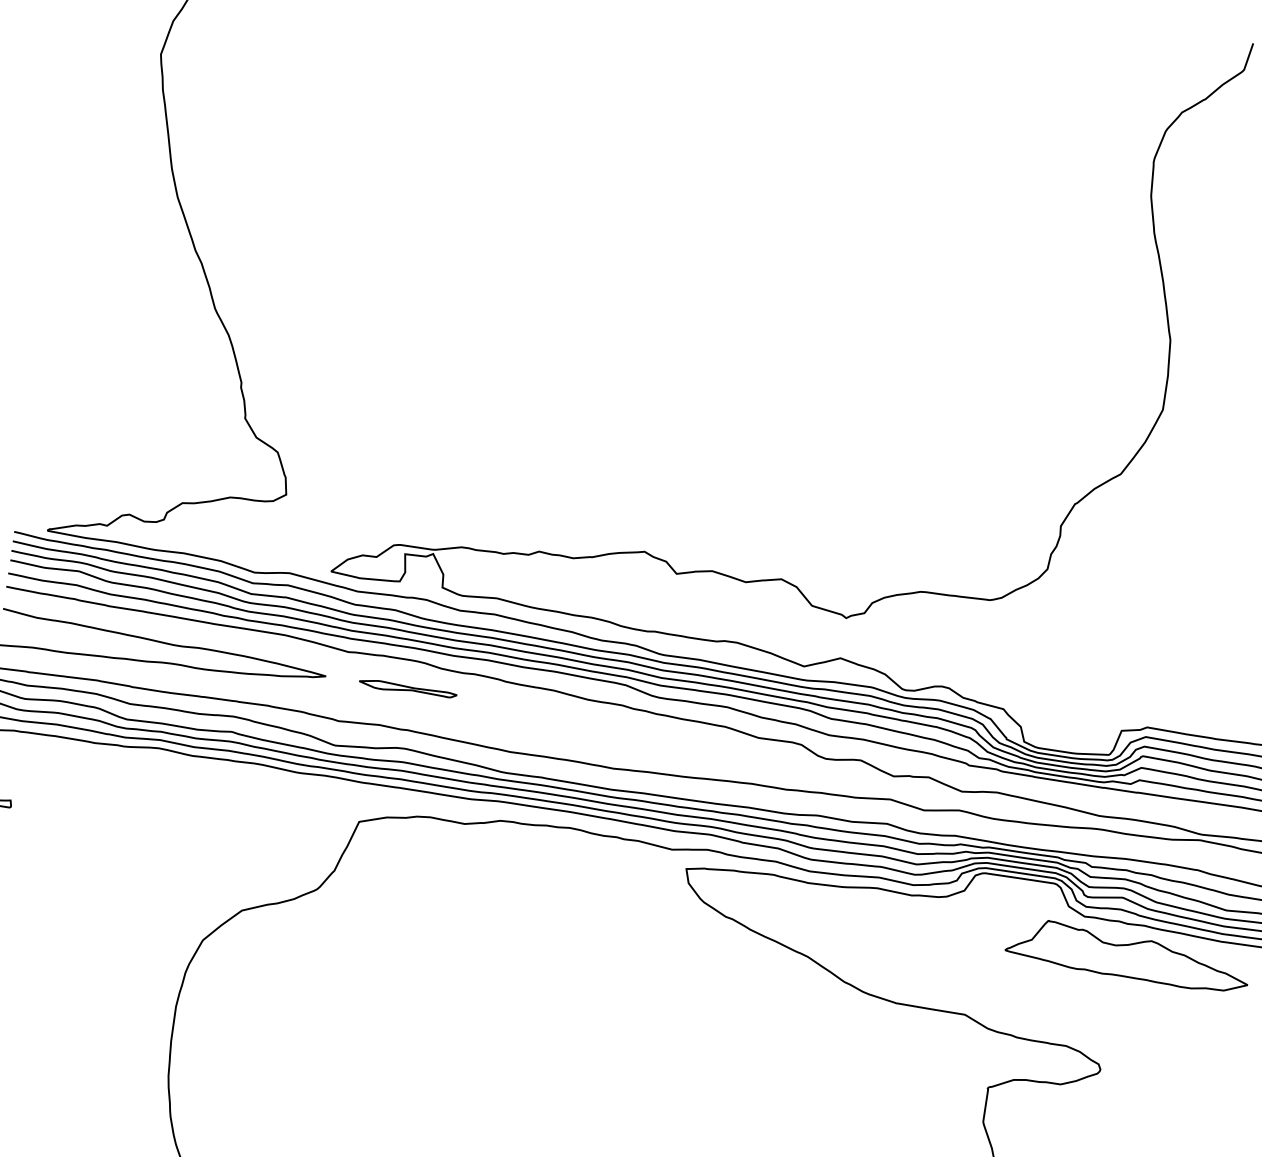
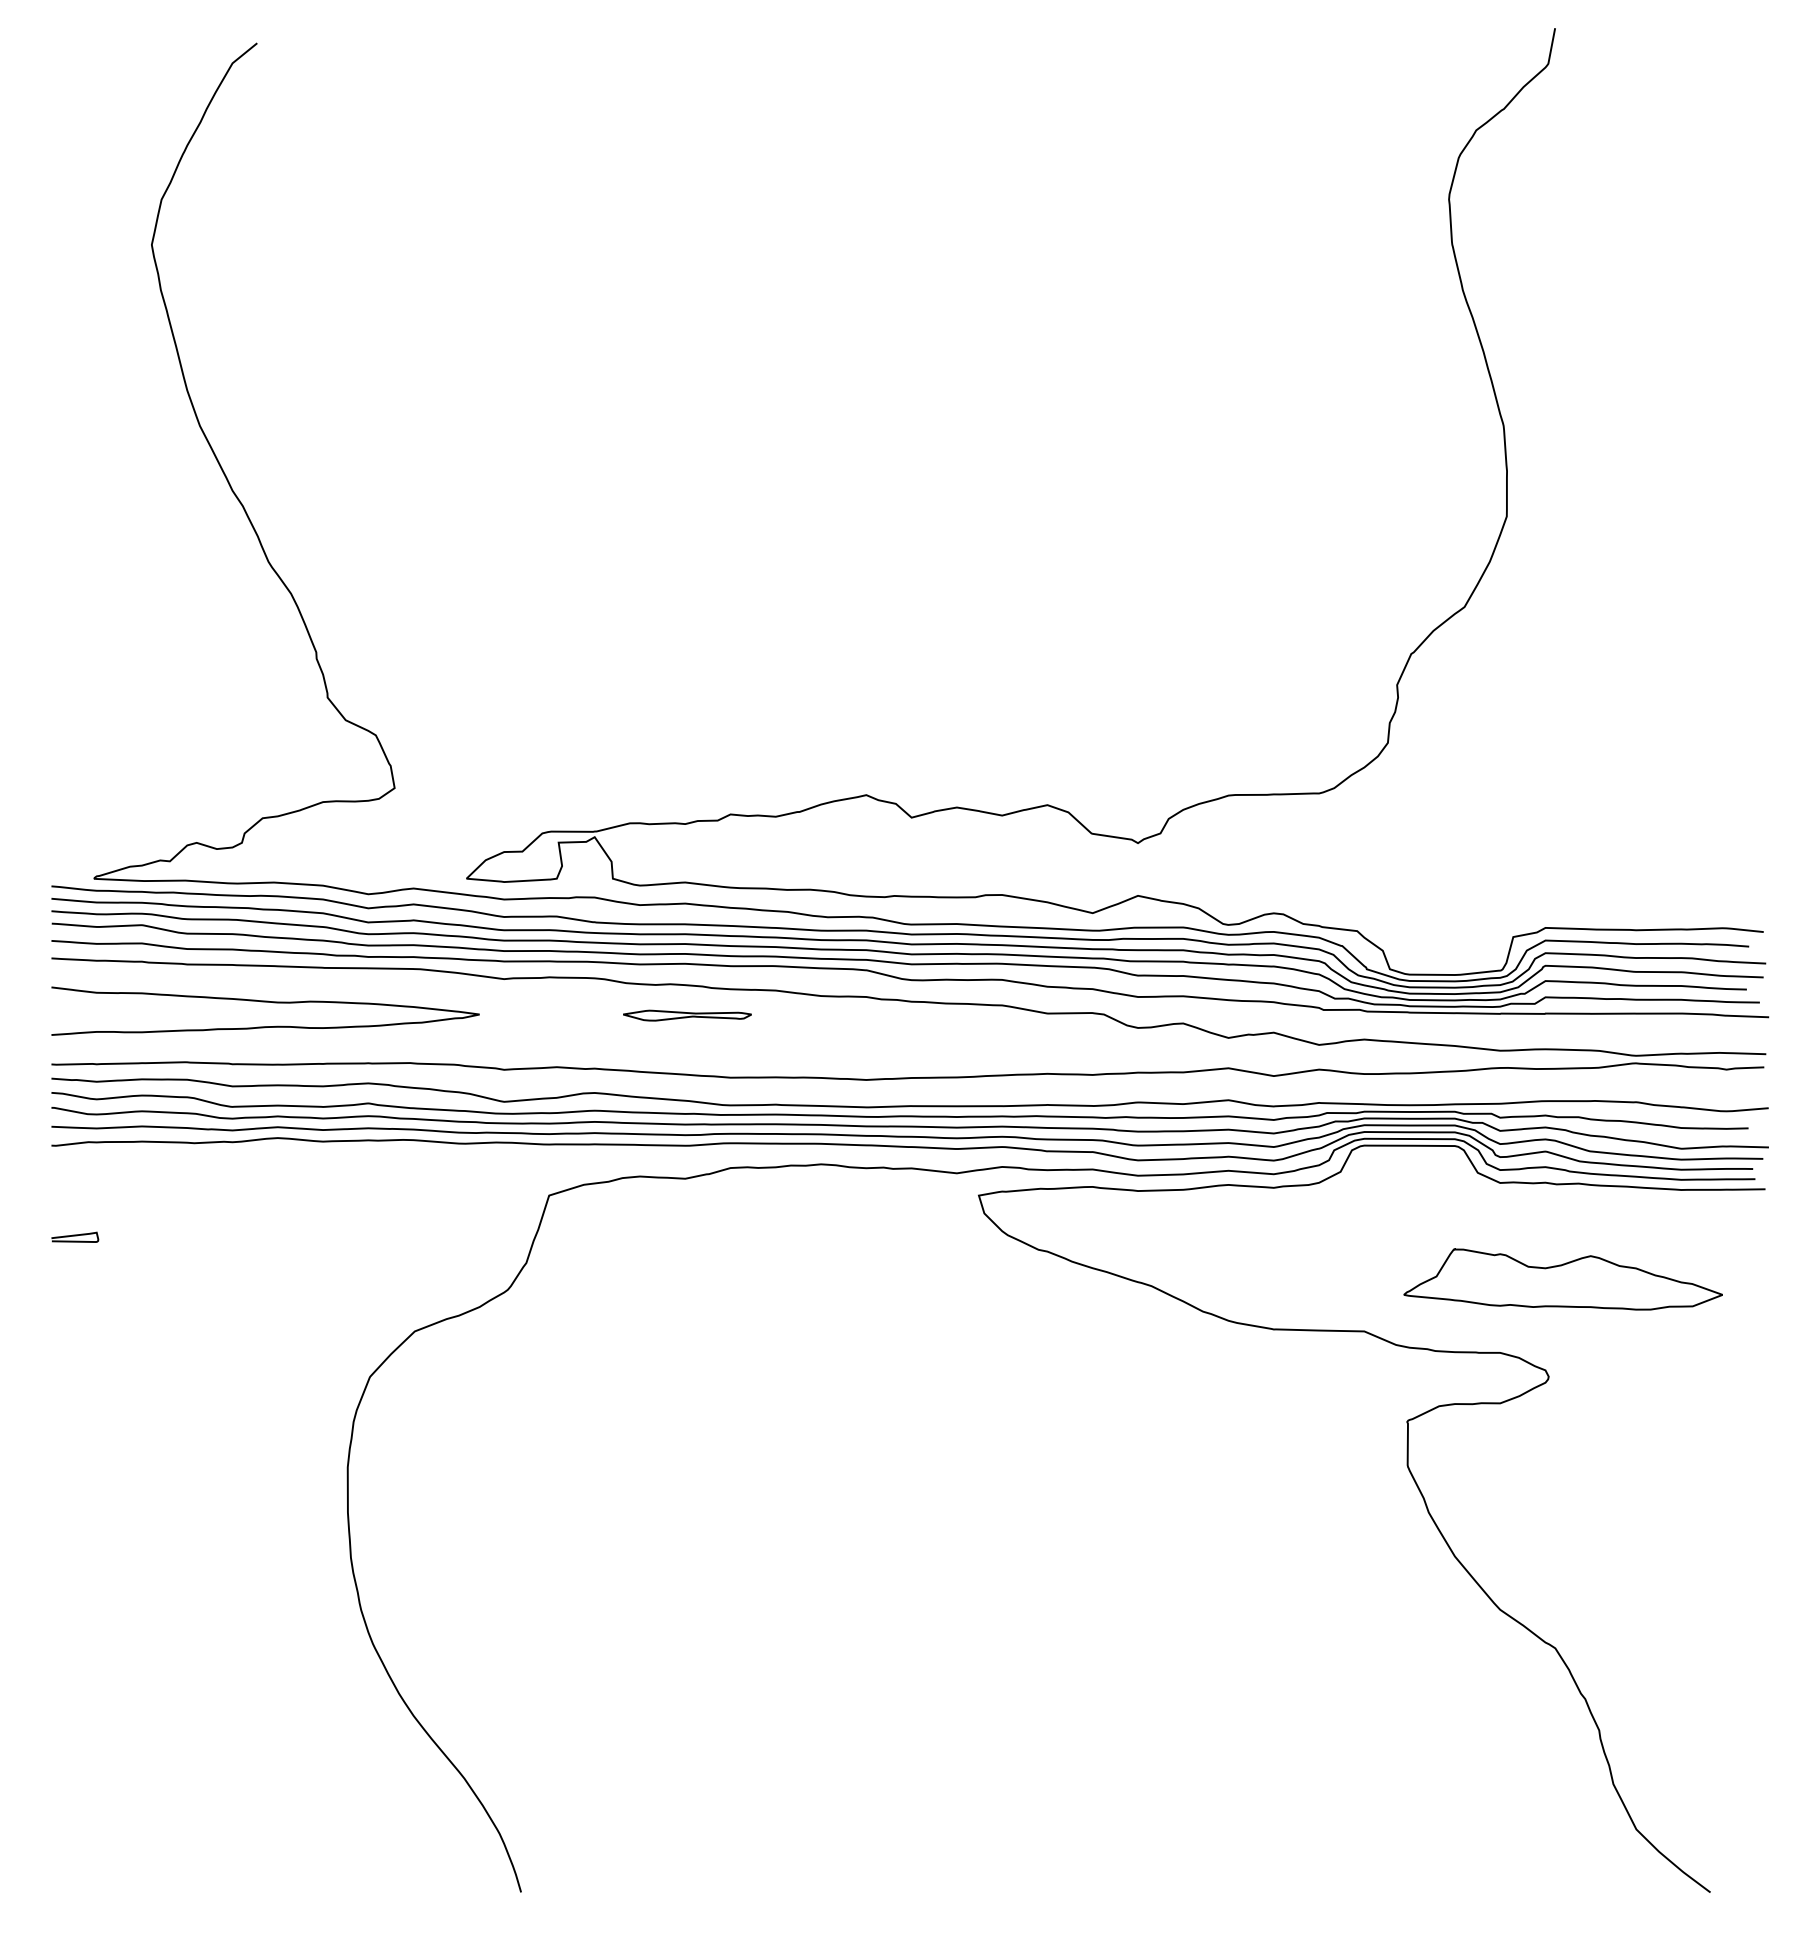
part: (408, 688) -> (687, 1015), moved
part: (1127, 955) -> (1562, 1279), moved

